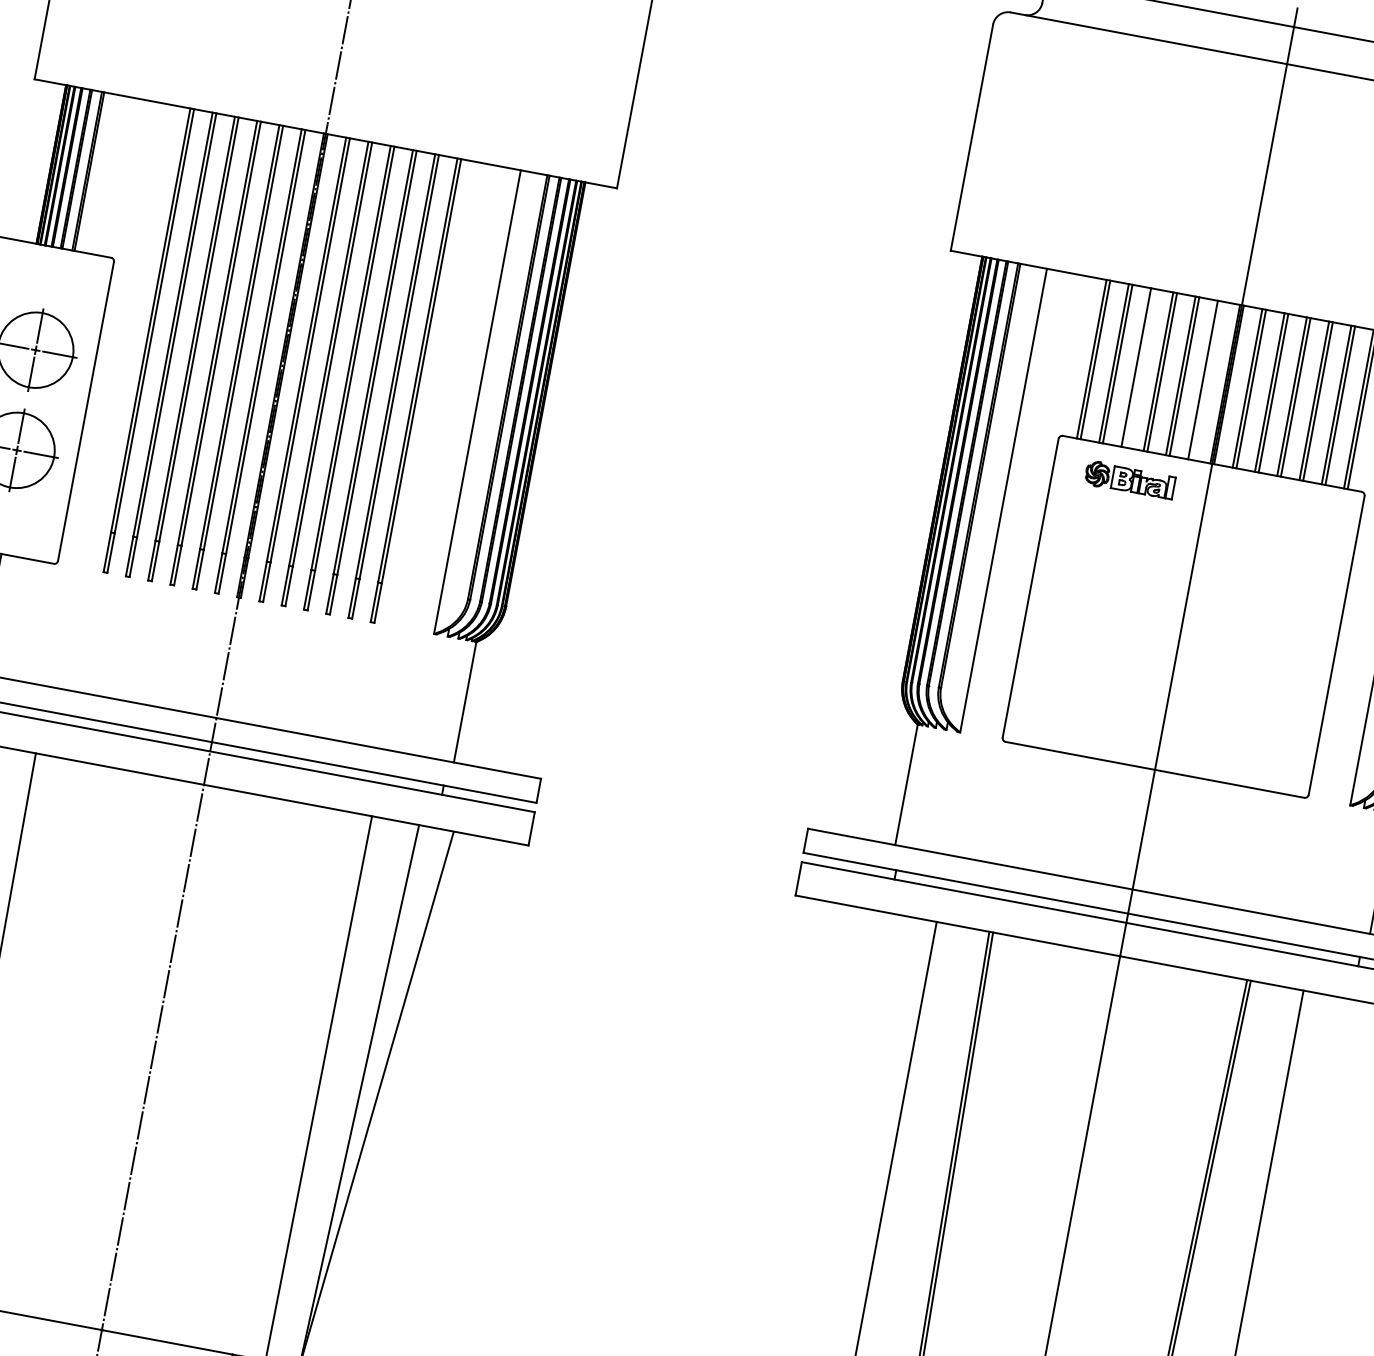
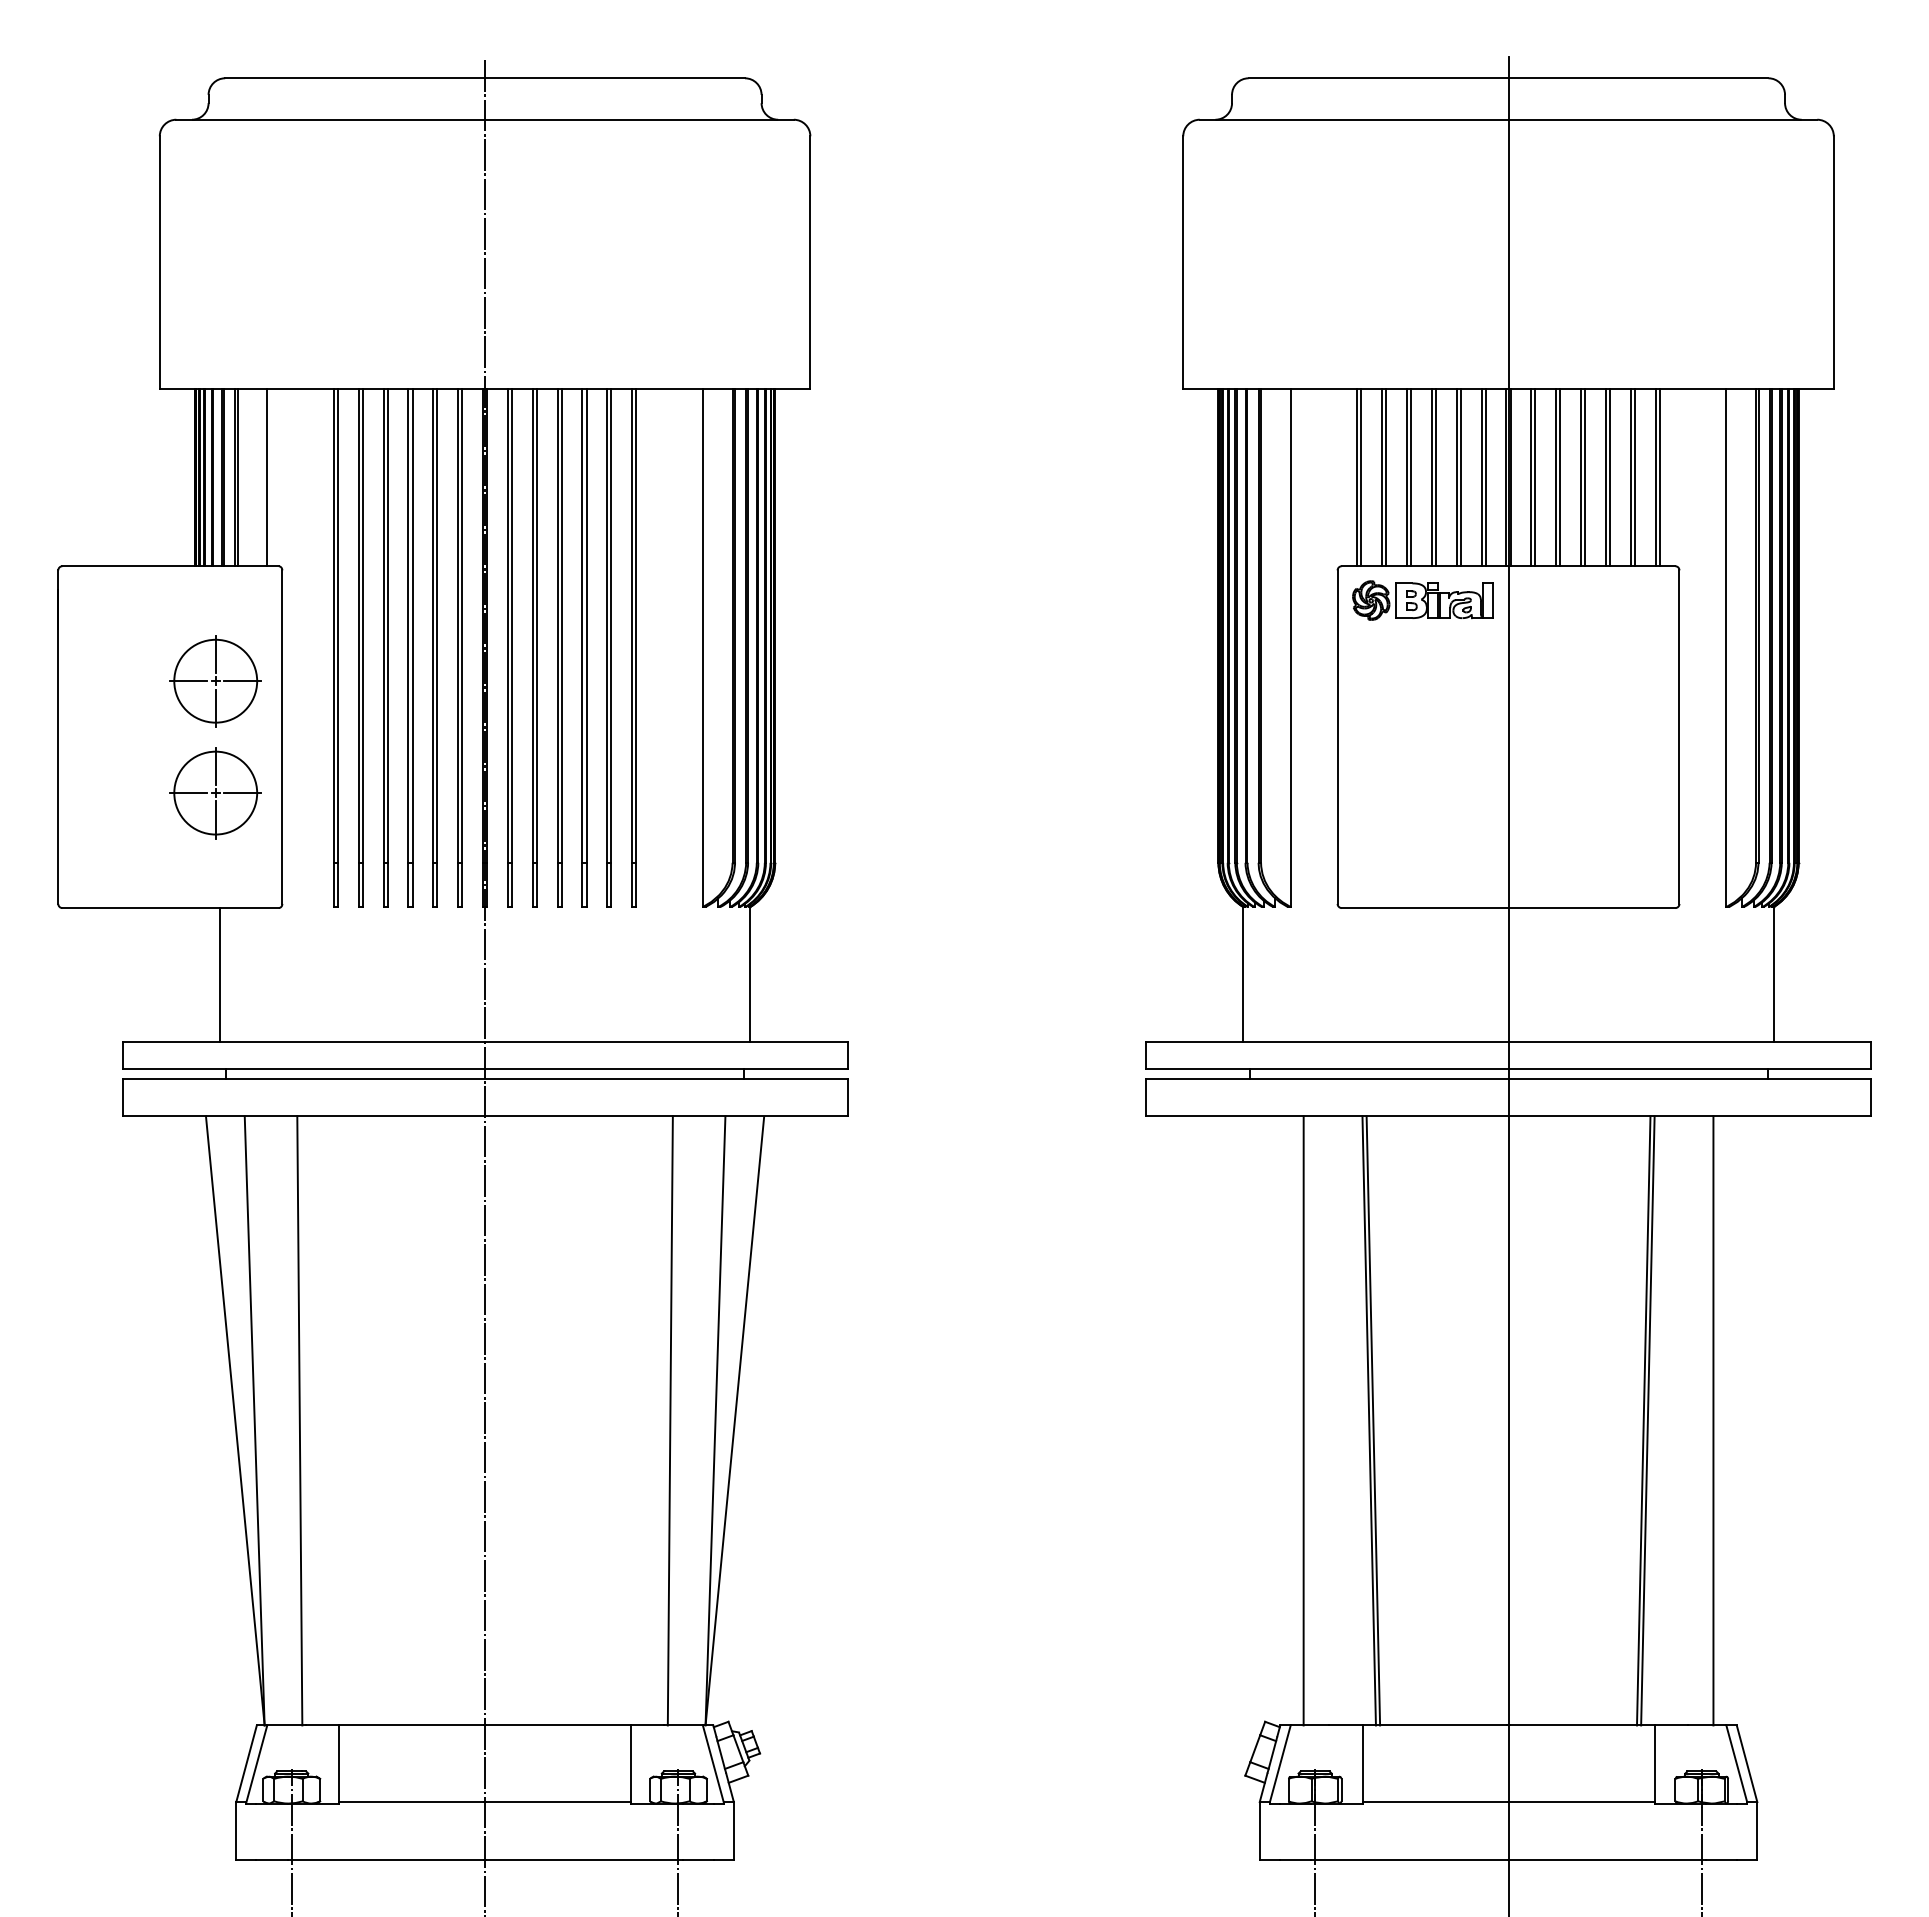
line: (116, 176) -> (267, 477), added
line: (1140, 368) -> (1411, 477), added
line: (1206, 380) -> (1485, 477), added
part: (1129, 480) -> (1422, 600), size x1.43

